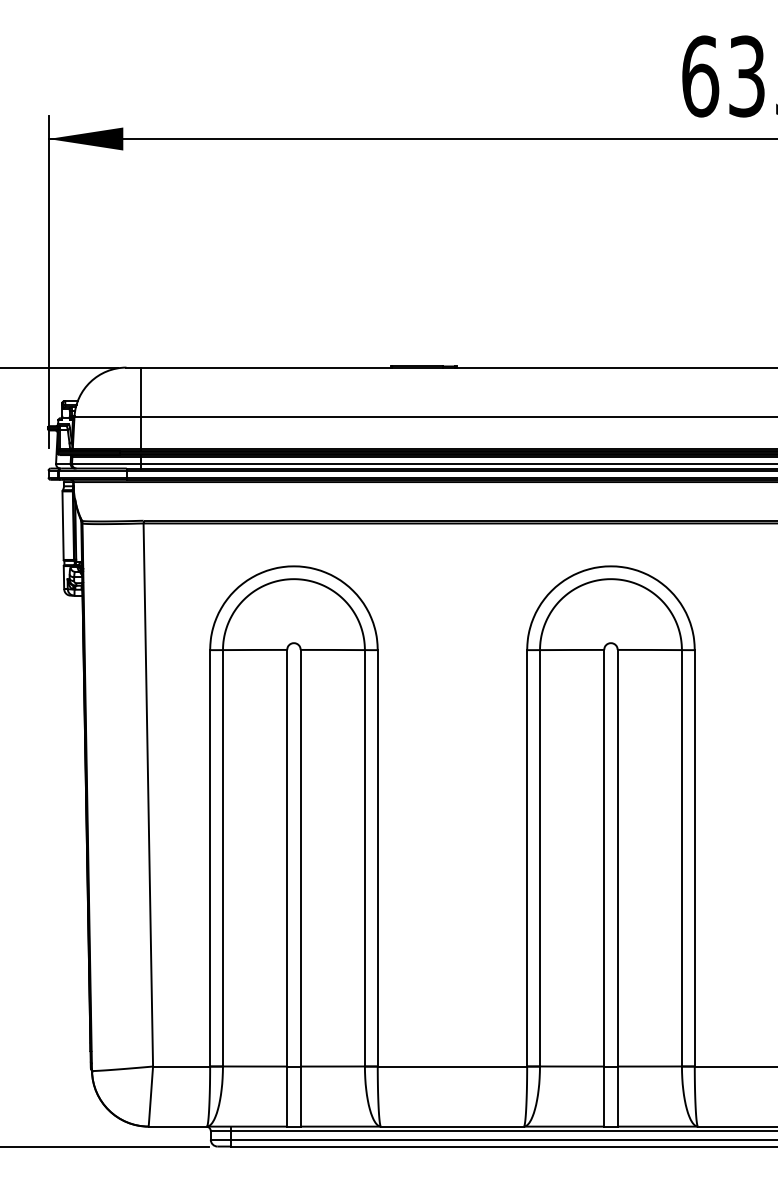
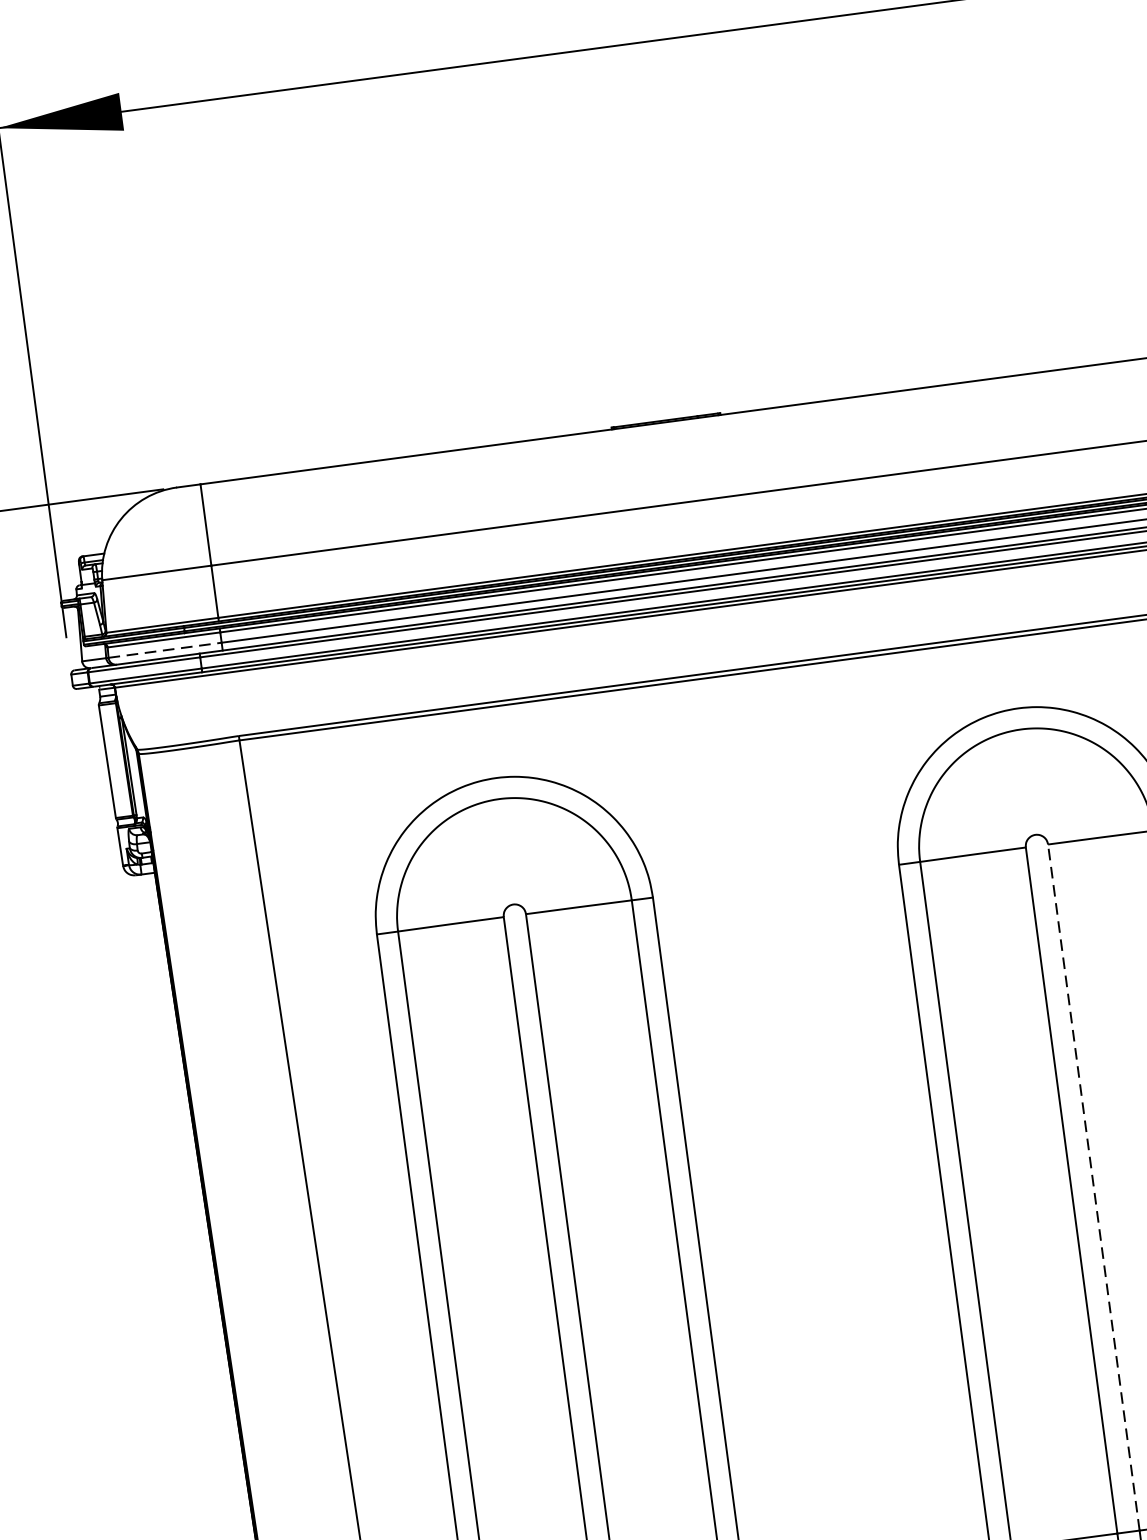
line: (106, 463) -> (165, 649), solid -> dashed
line: (617, 857) -> (1093, 1186), solid -> dashed

